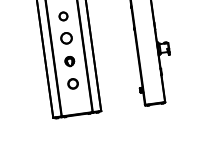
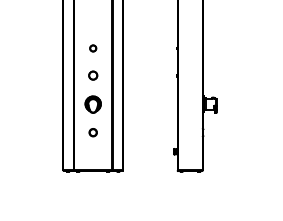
part: (63, 16) -> (93, 48), size x0.62
part: (66, 38) -> (93, 75), size x0.62
part: (69, 61) -> (92, 104), size x1.43
part: (72, 84) -> (92, 132), size x0.62

